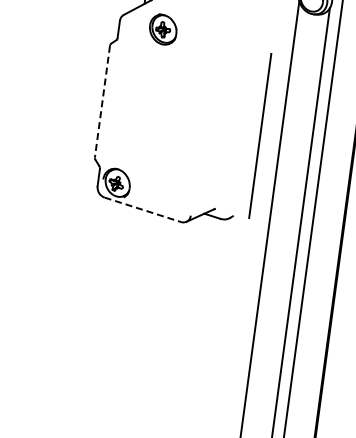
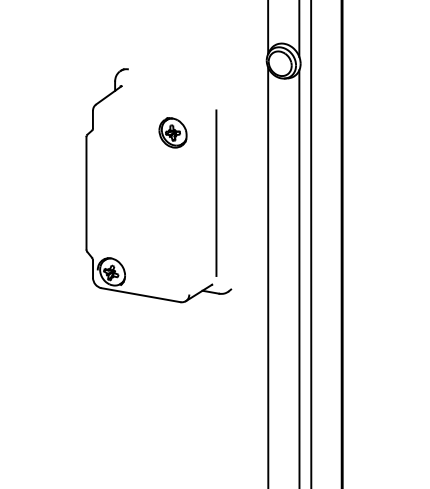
part: (162, 29) -> (172, 132), moved
line: (102, 101) -> (86, 193), dashed -> solid
line: (260, 135) -> (216, 192), moved
line: (143, 210) -> (141, 295), dashed -> solid

